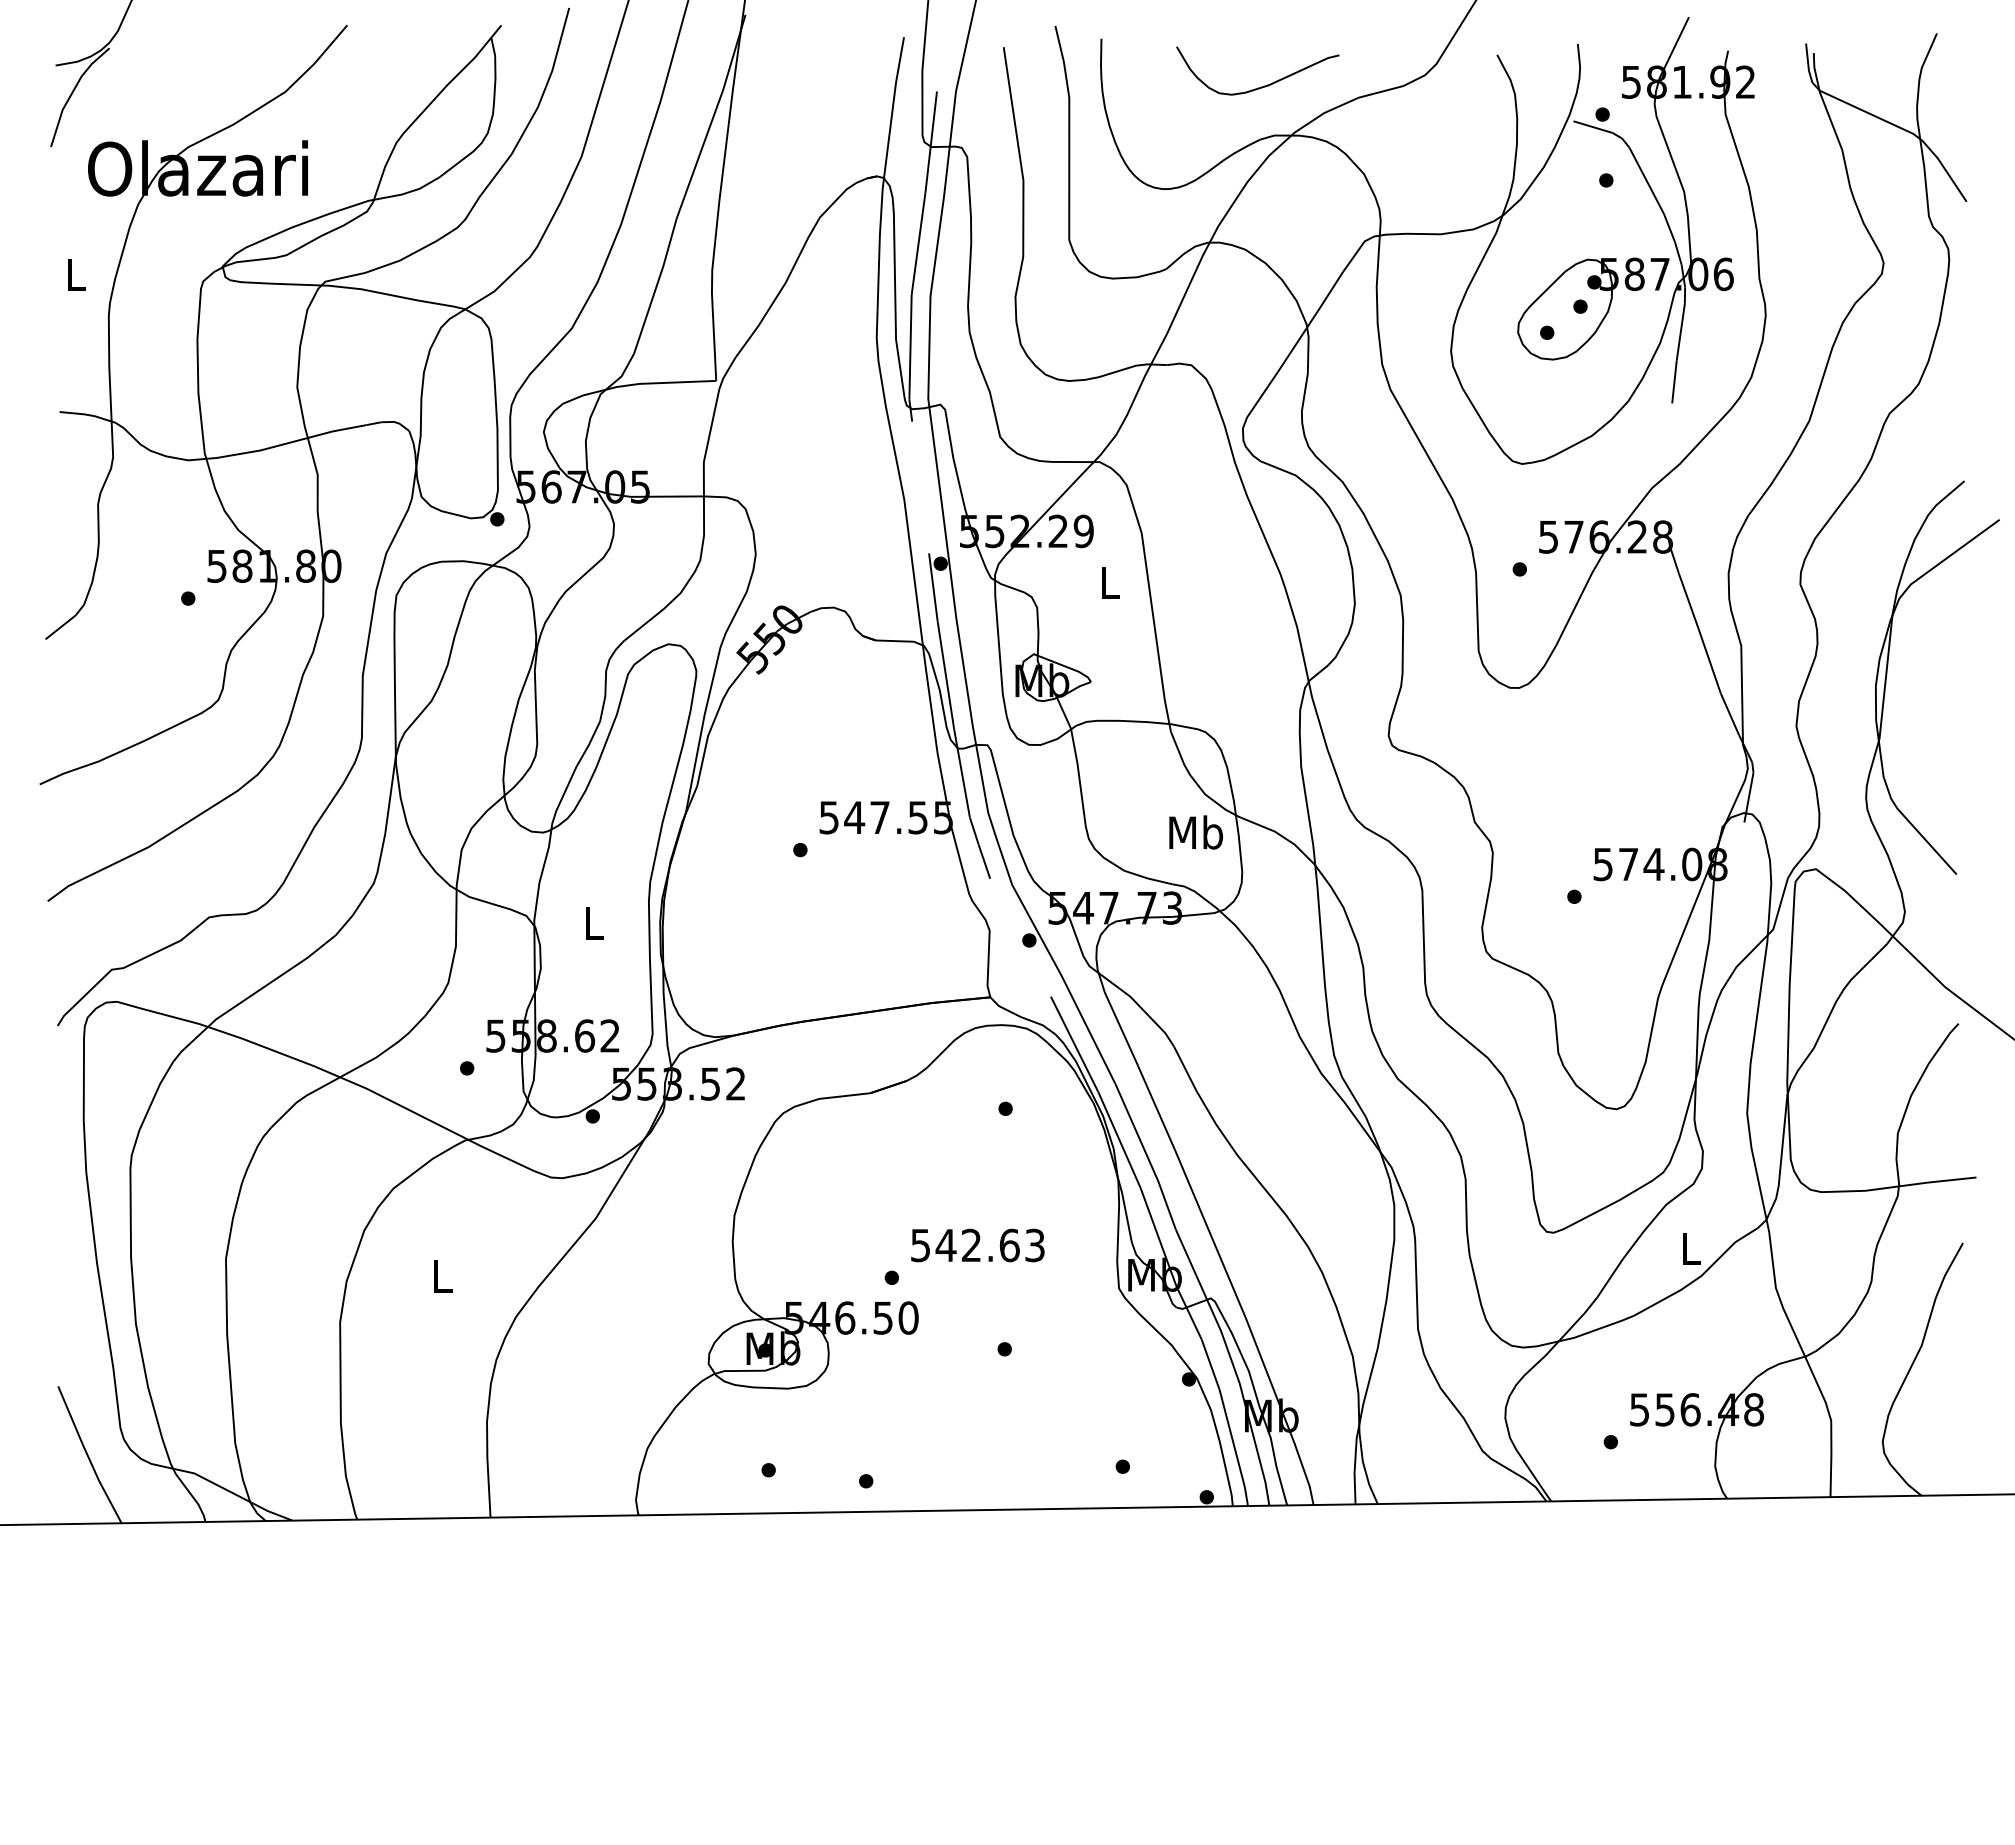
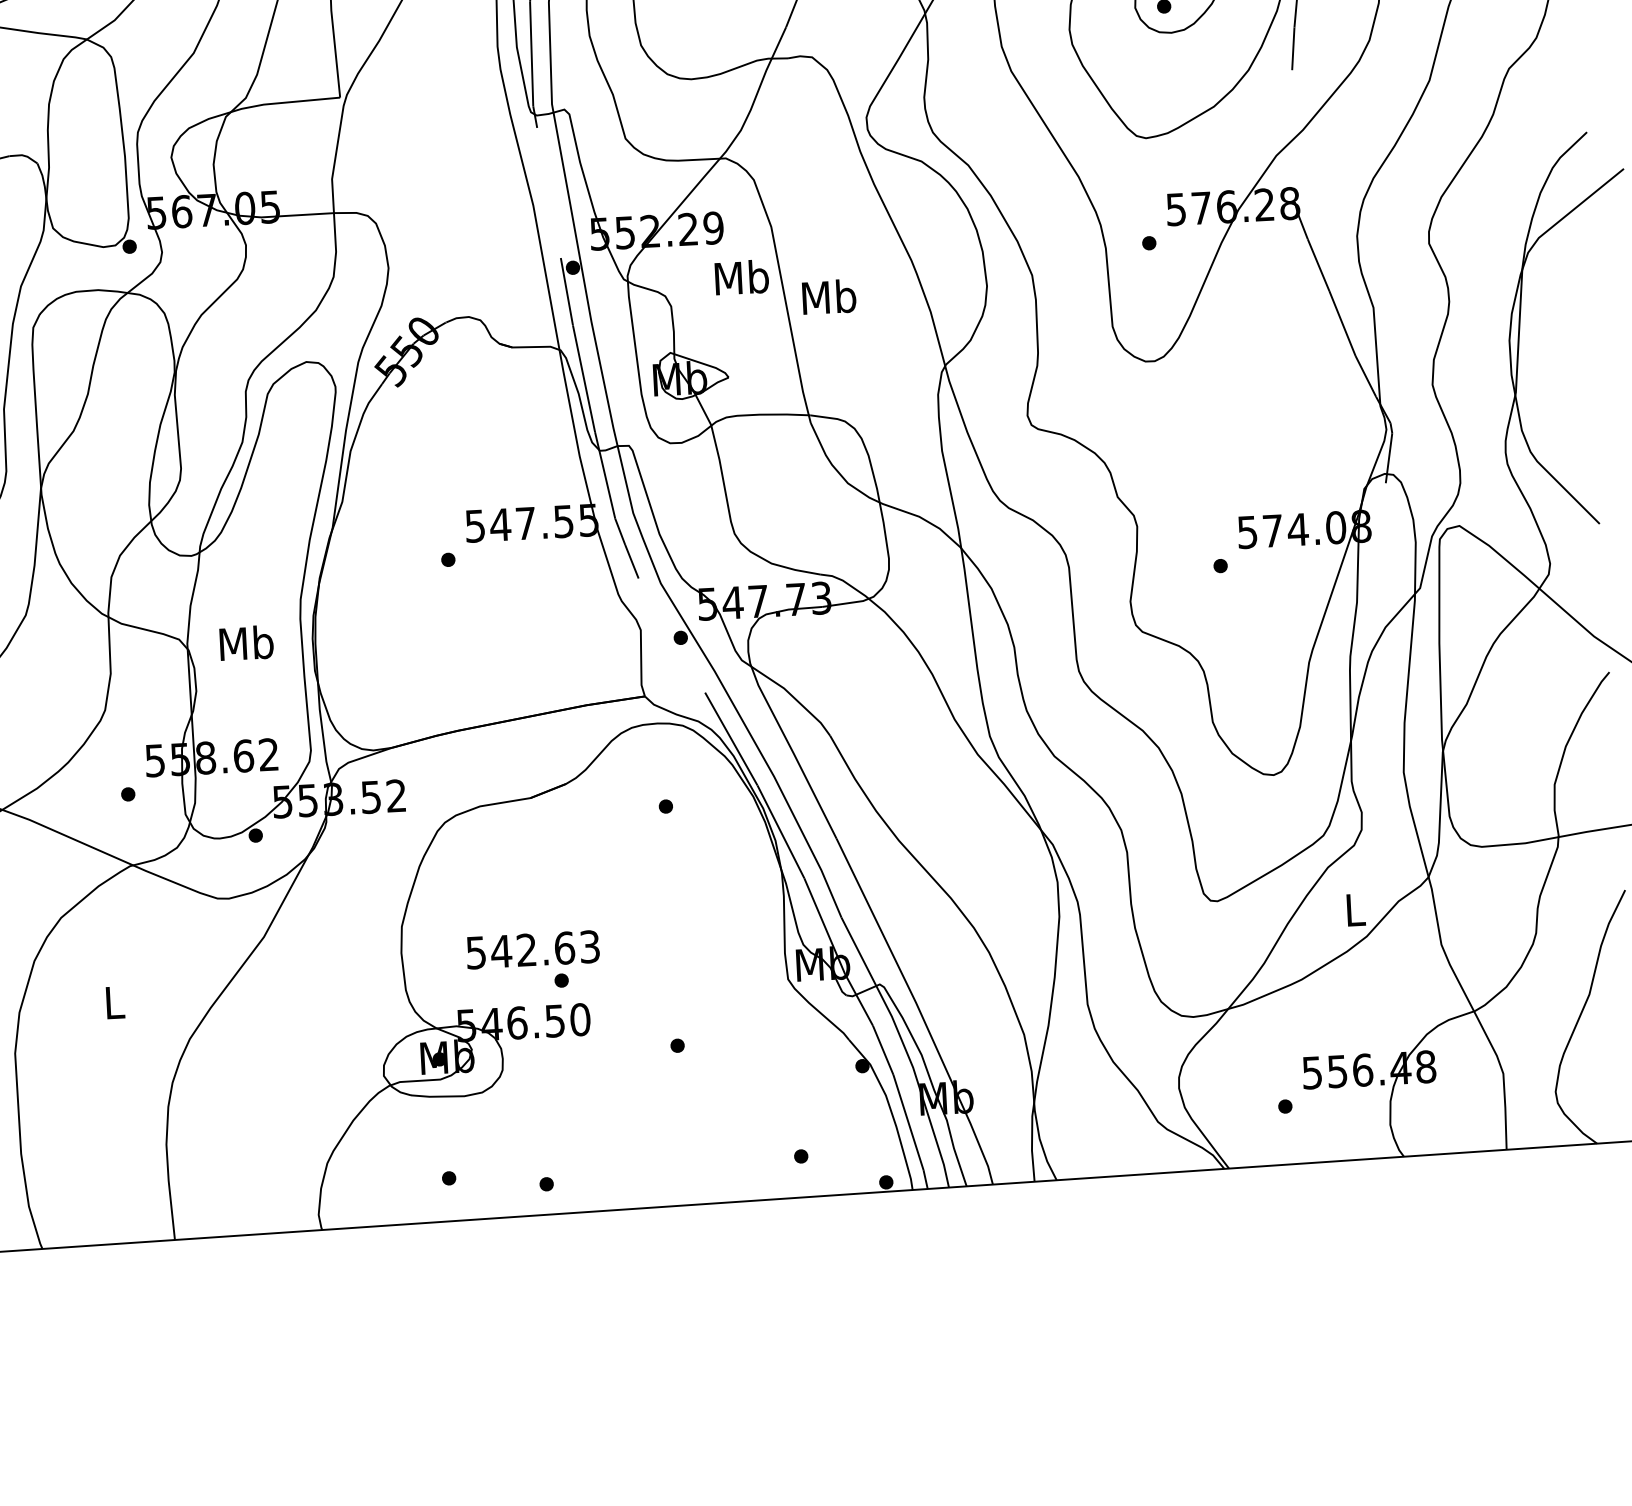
text: (1109, 582) -> (741, 277), L -> Mb
text: (1195, 832) -> (828, 297), moved
text: (593, 922) -> (246, 642), L -> Mb
text: (977, 1245) -> (532, 949), moved

